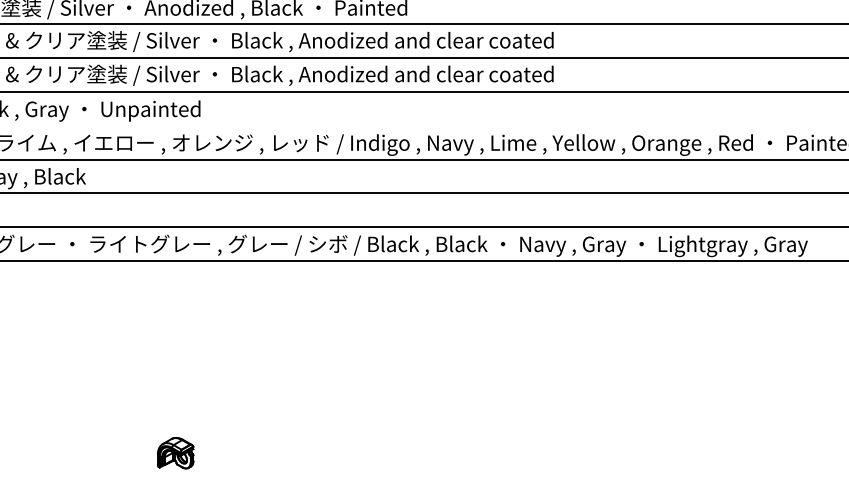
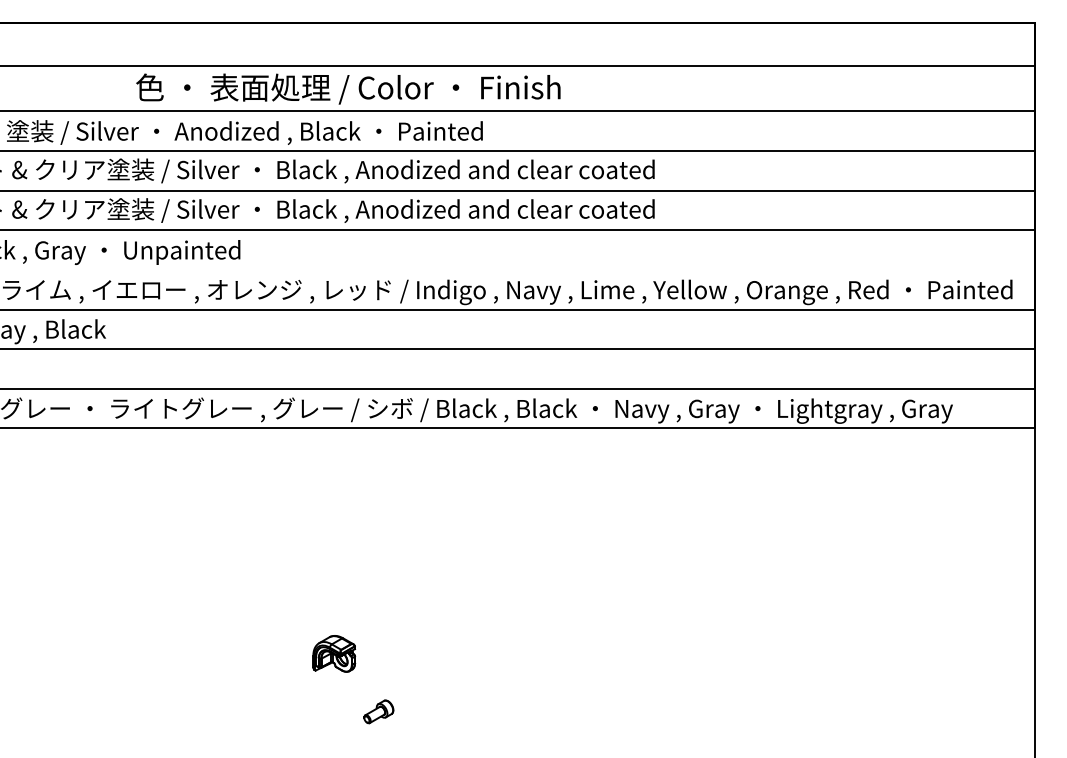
part: (175, 452) -> (334, 653), moved

